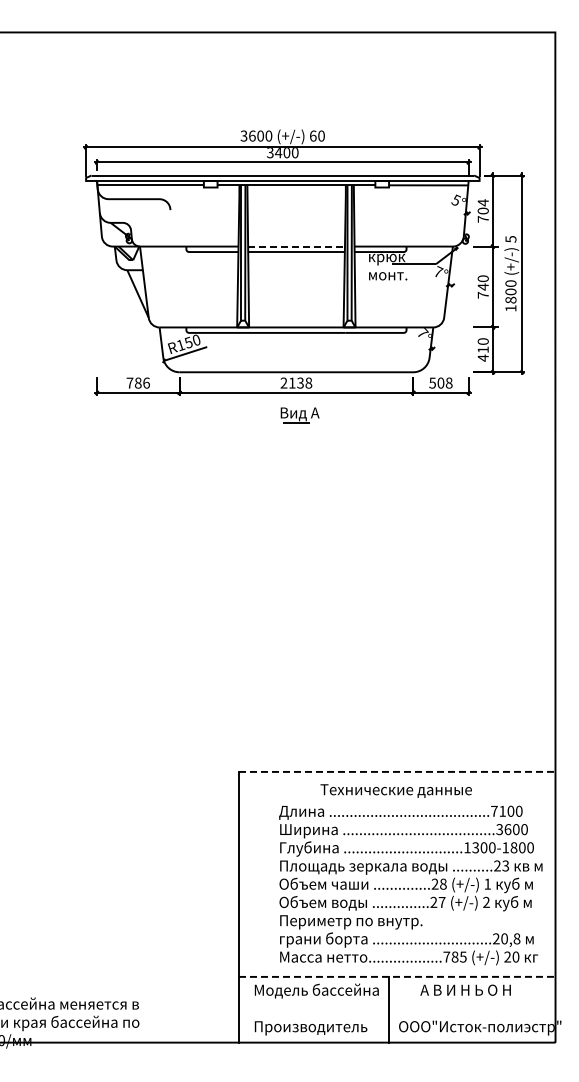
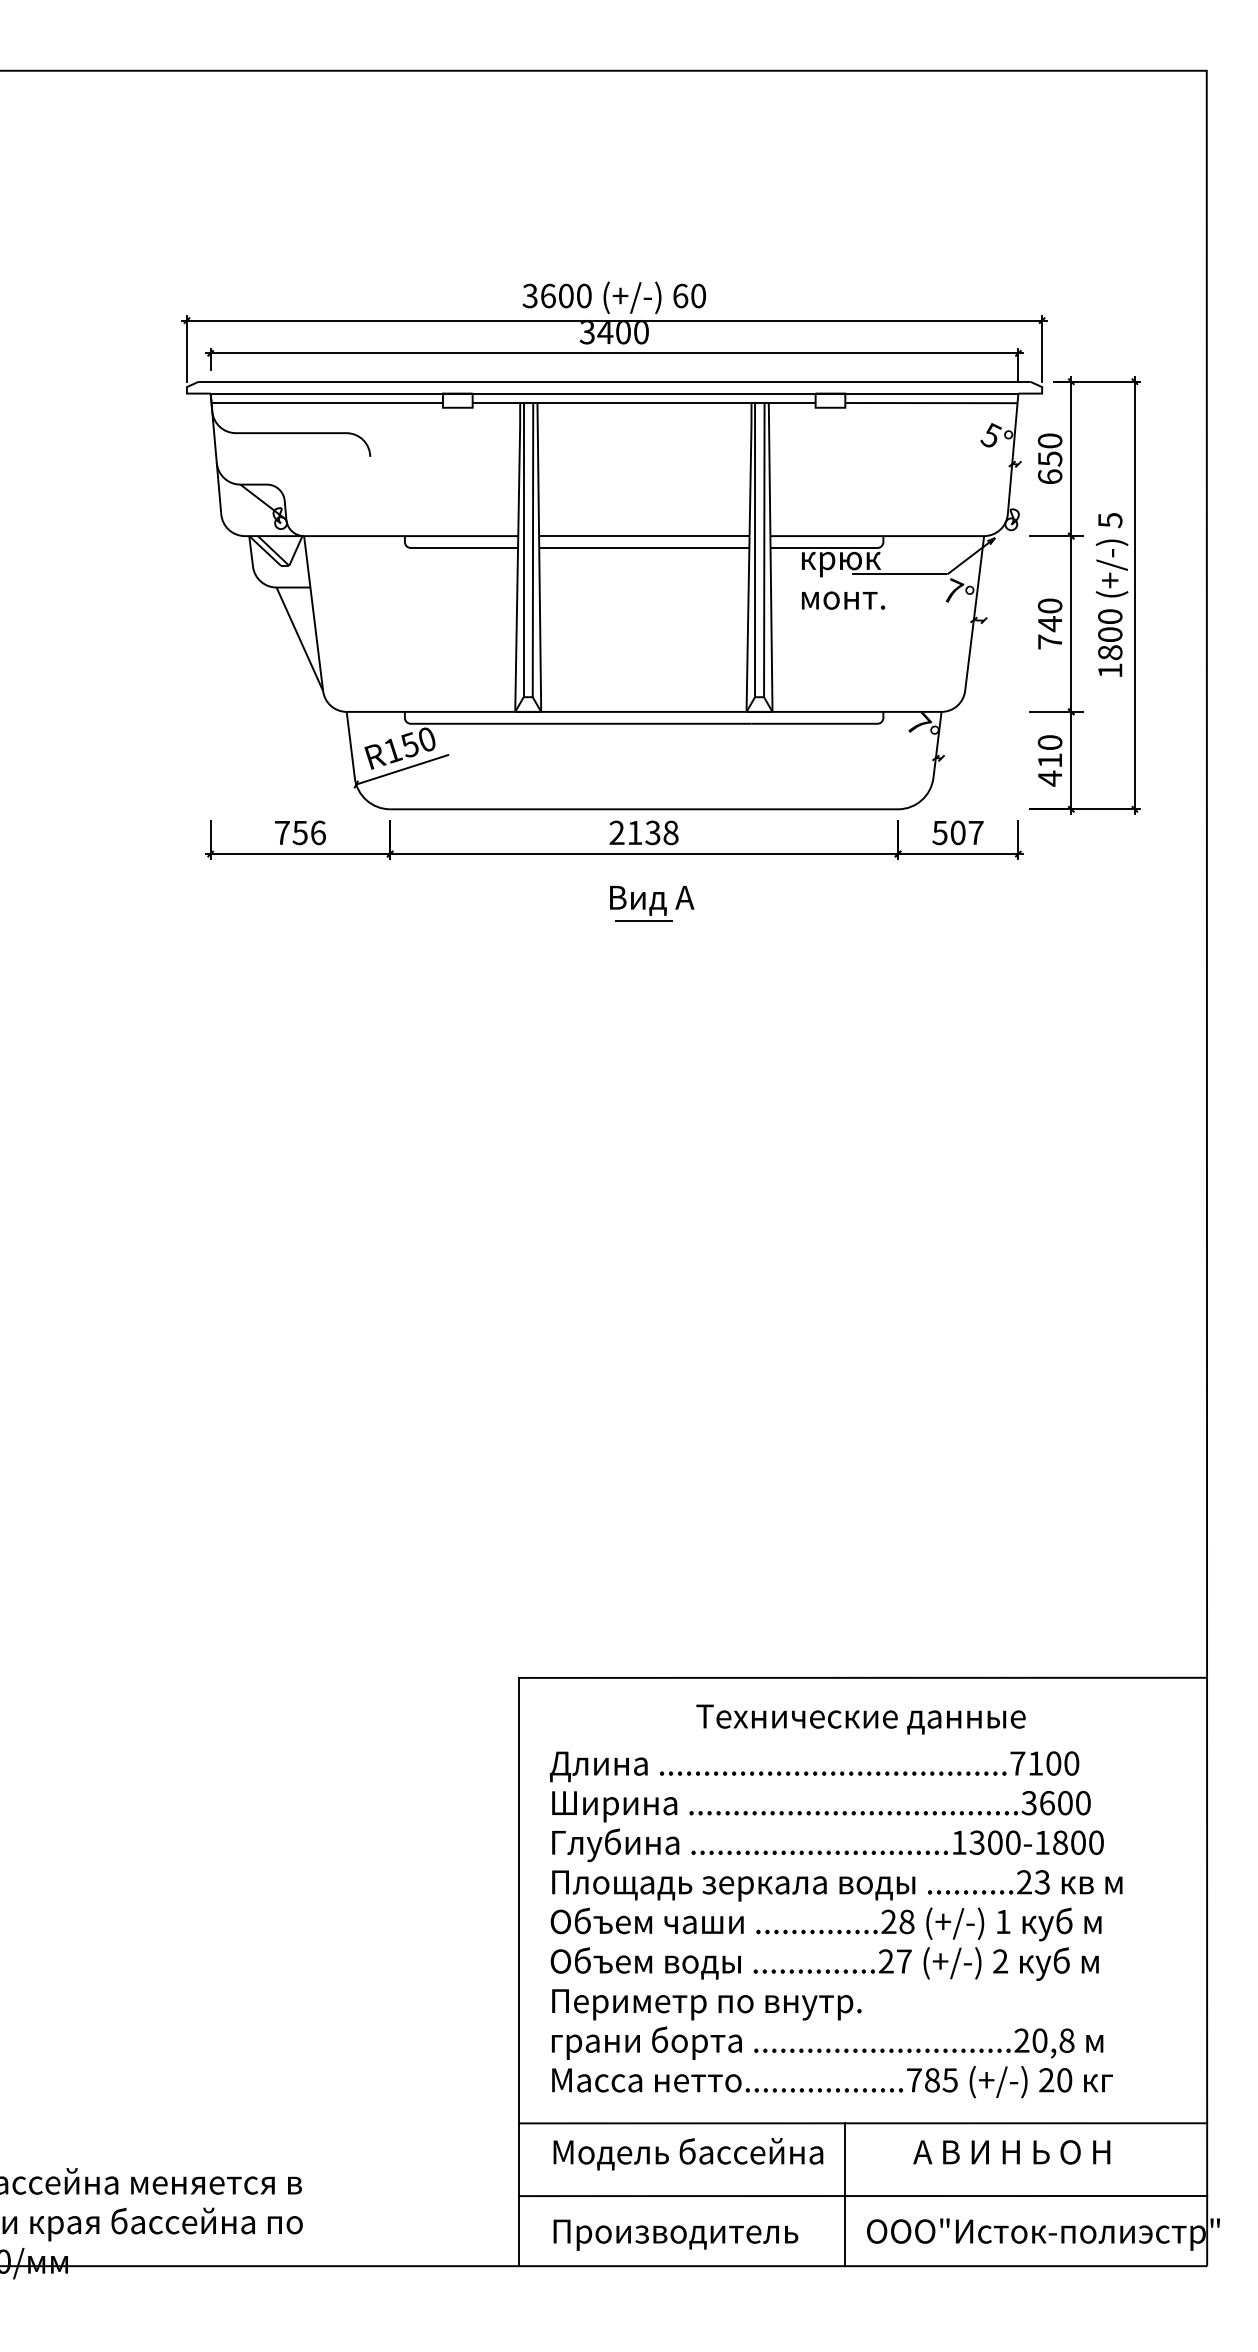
text: (482, 210) -> (1048, 457), 704 -> 650
line: (297, 246) -> (646, 535), dashed -> solid
text: (137, 382) -> (298, 831), 786 -> 756
text: (448, 382) -> (974, 831), 508 -> 507
line: (397, 771) -> (863, 1676), dashed -> solid
text: (410, 885) -> (835, 1924), moved
line: (397, 976) -> (863, 2122), dashed -> solid
line: (396, 1010) -> (861, 2196), added

